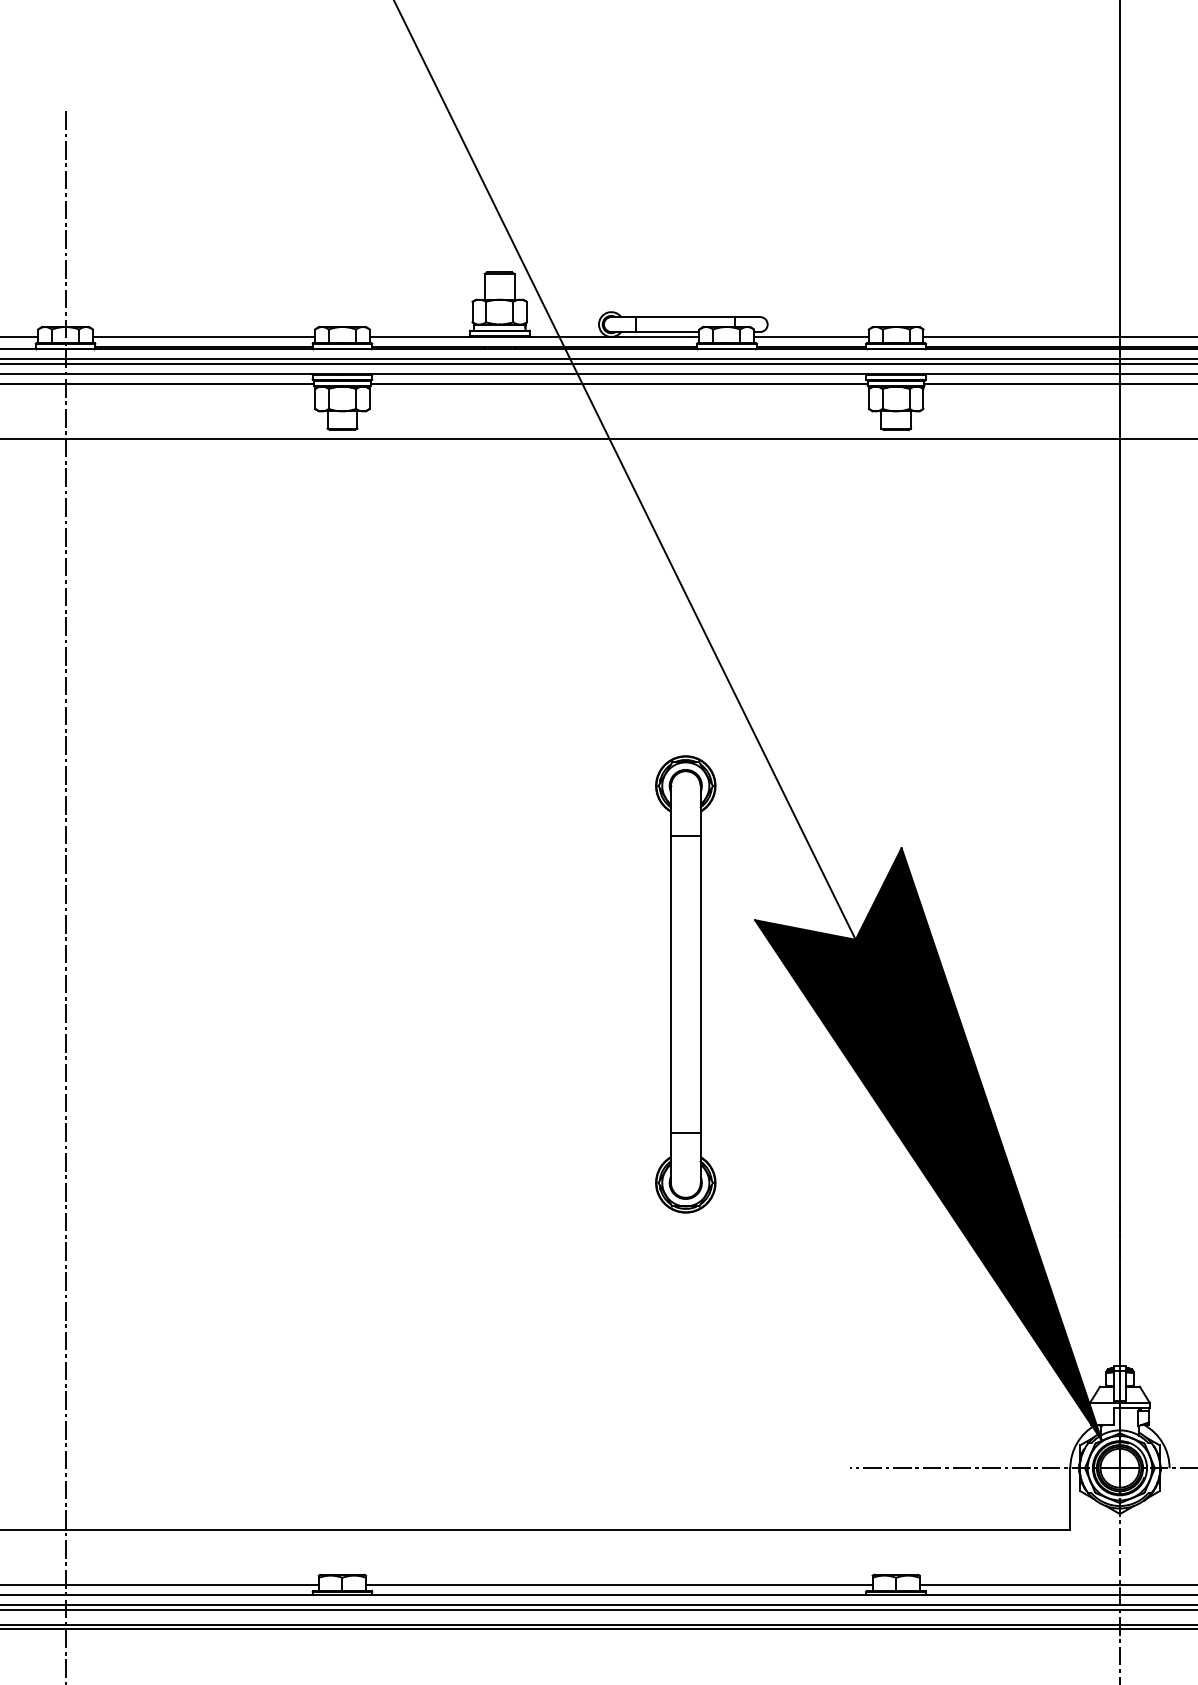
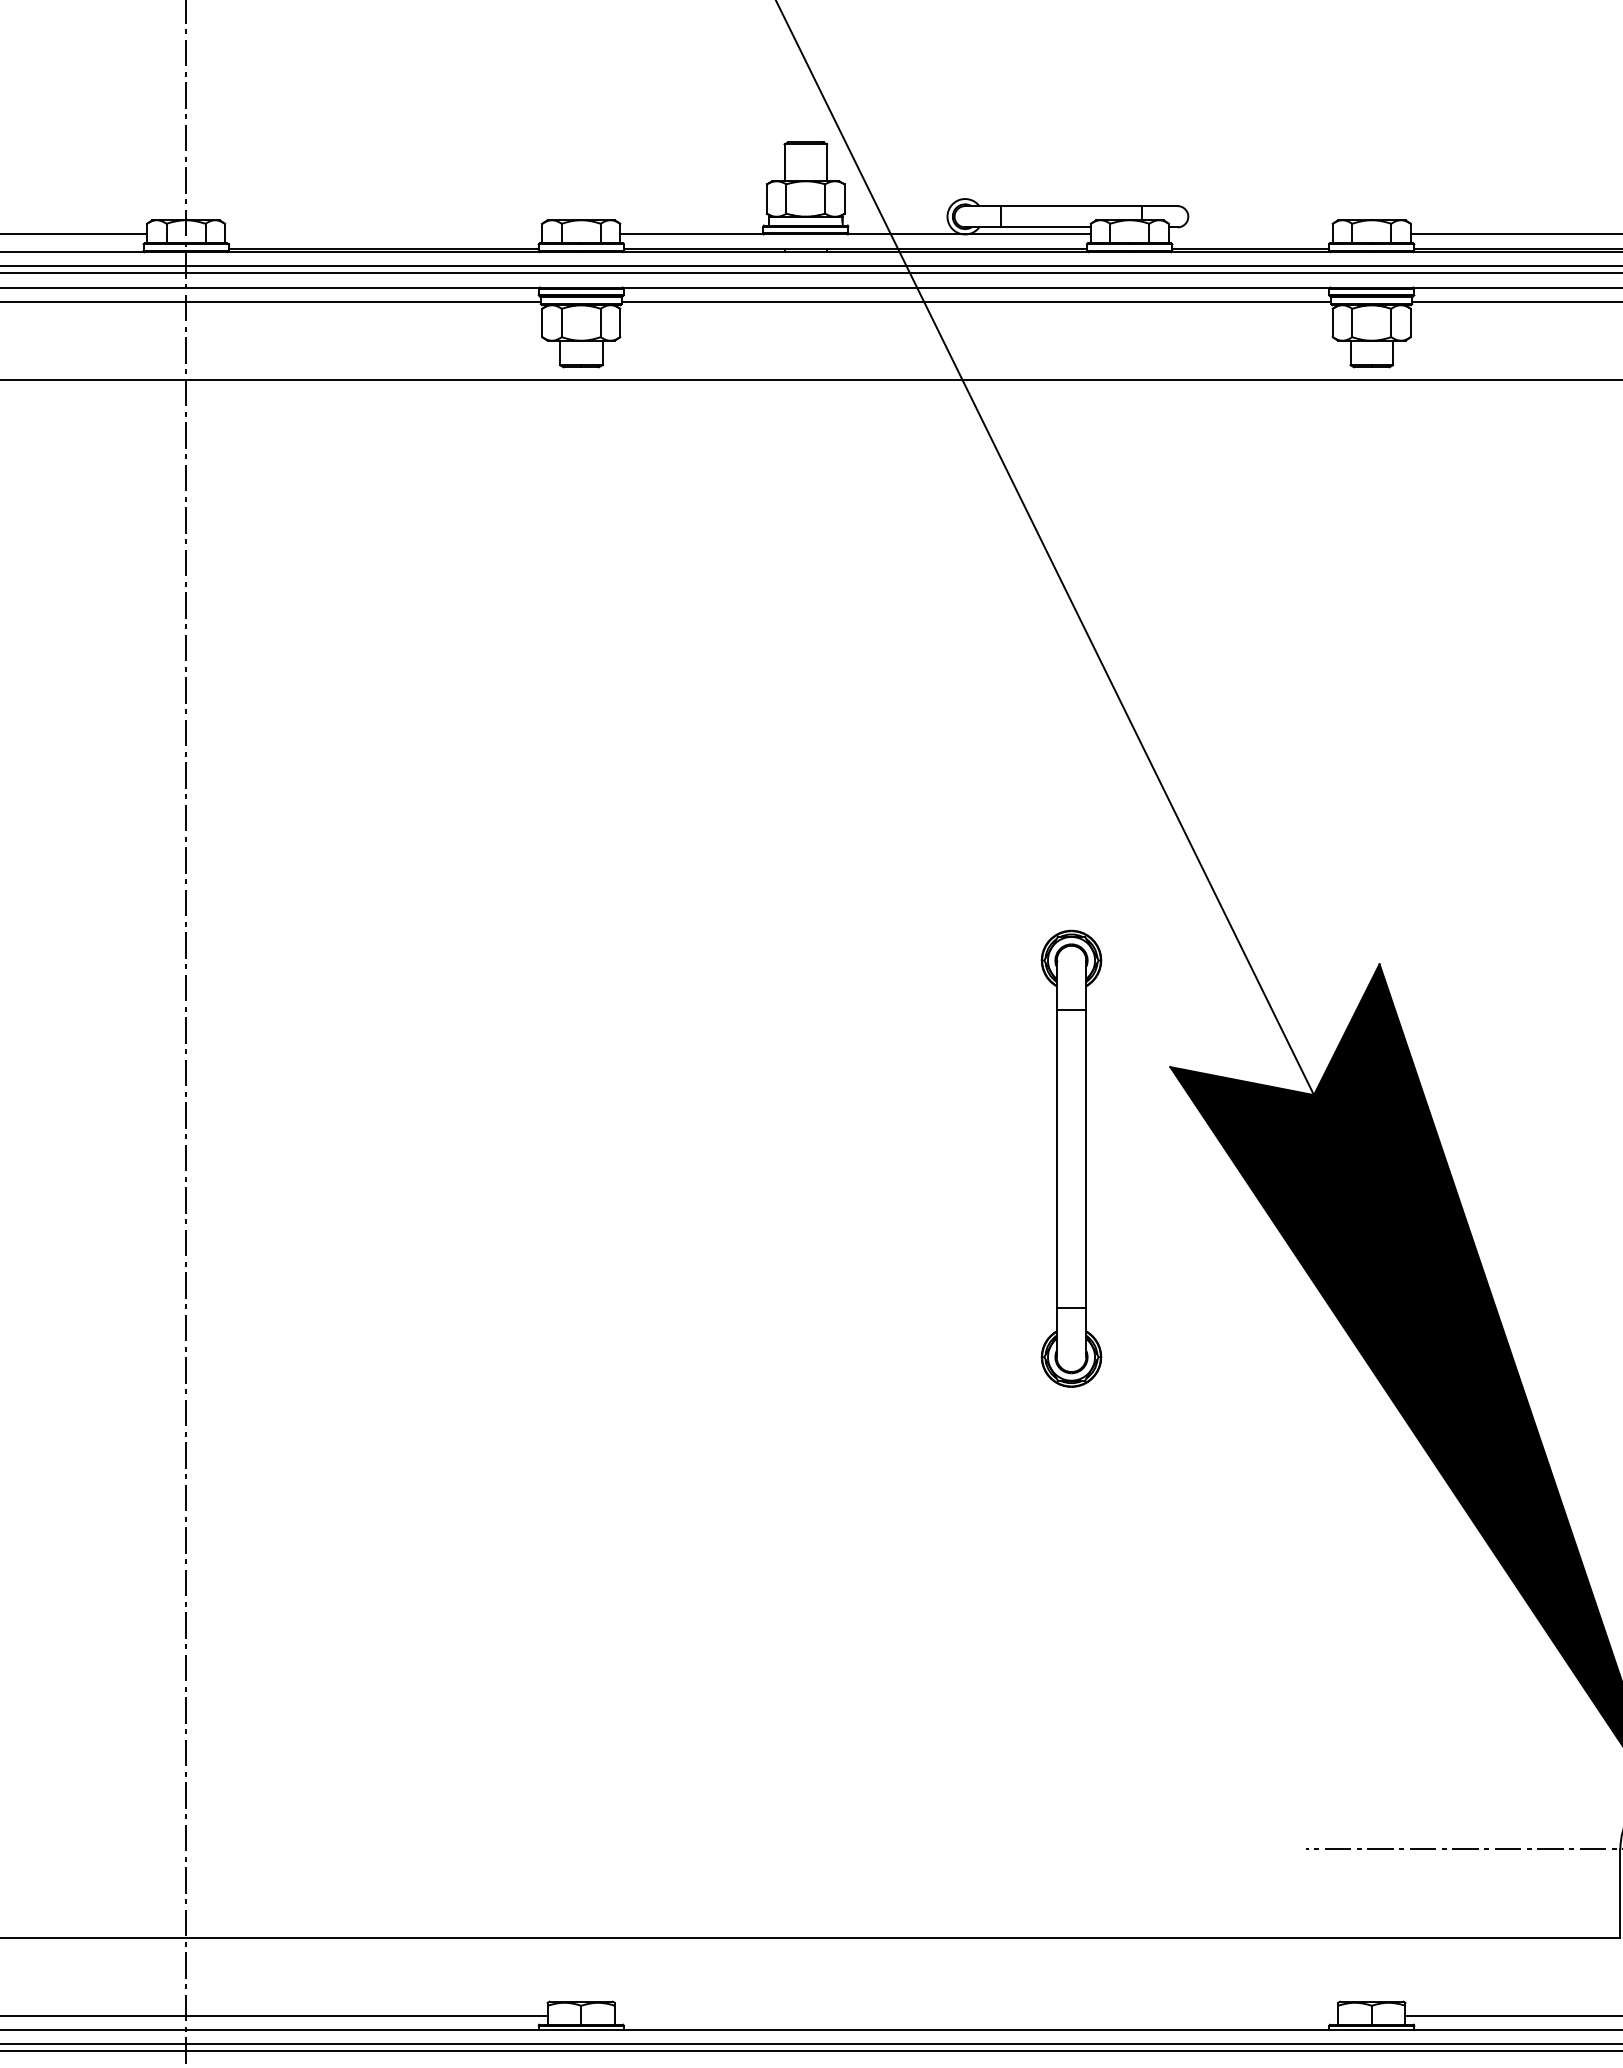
line: (203, 336) -> (382, 233), removed
line: (811, 336) -> (1250, 233), removed
part: (685, 984) -> (1070, 1158), size x0.7
line: (619, 1584) -> (976, 2015), removed

